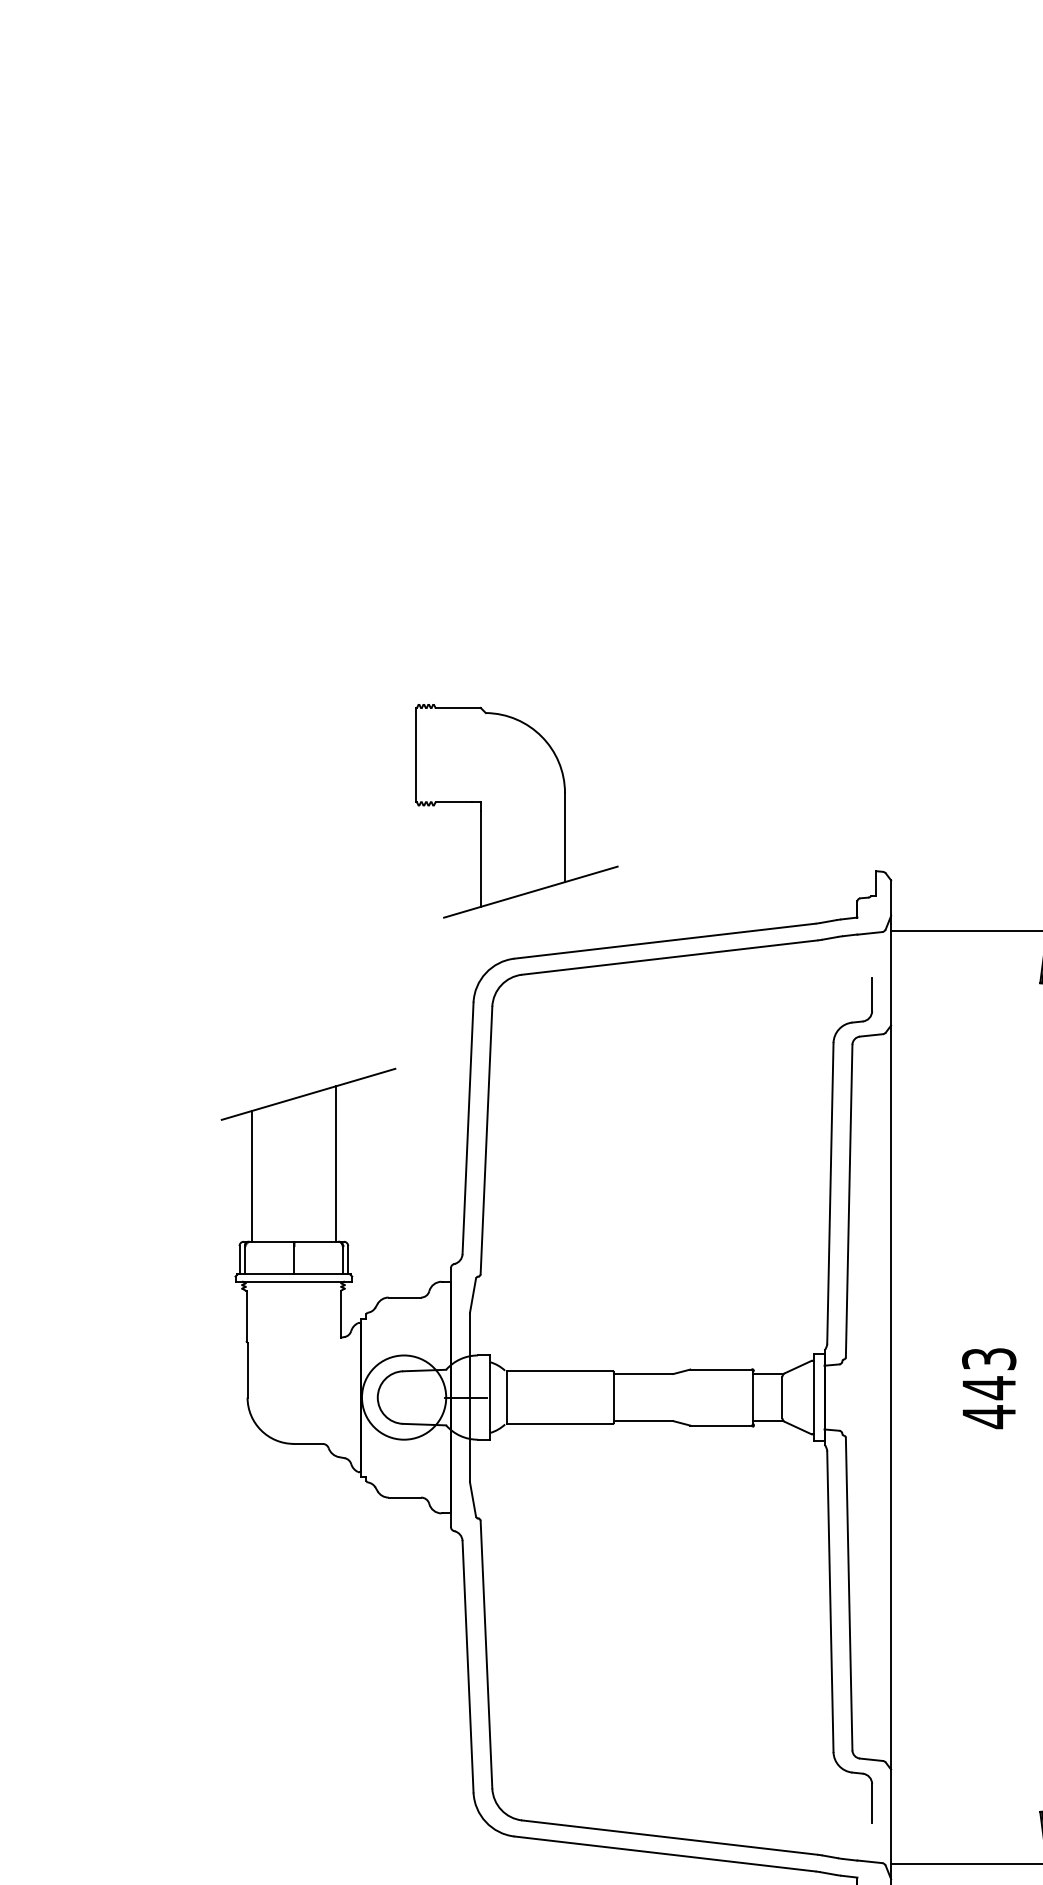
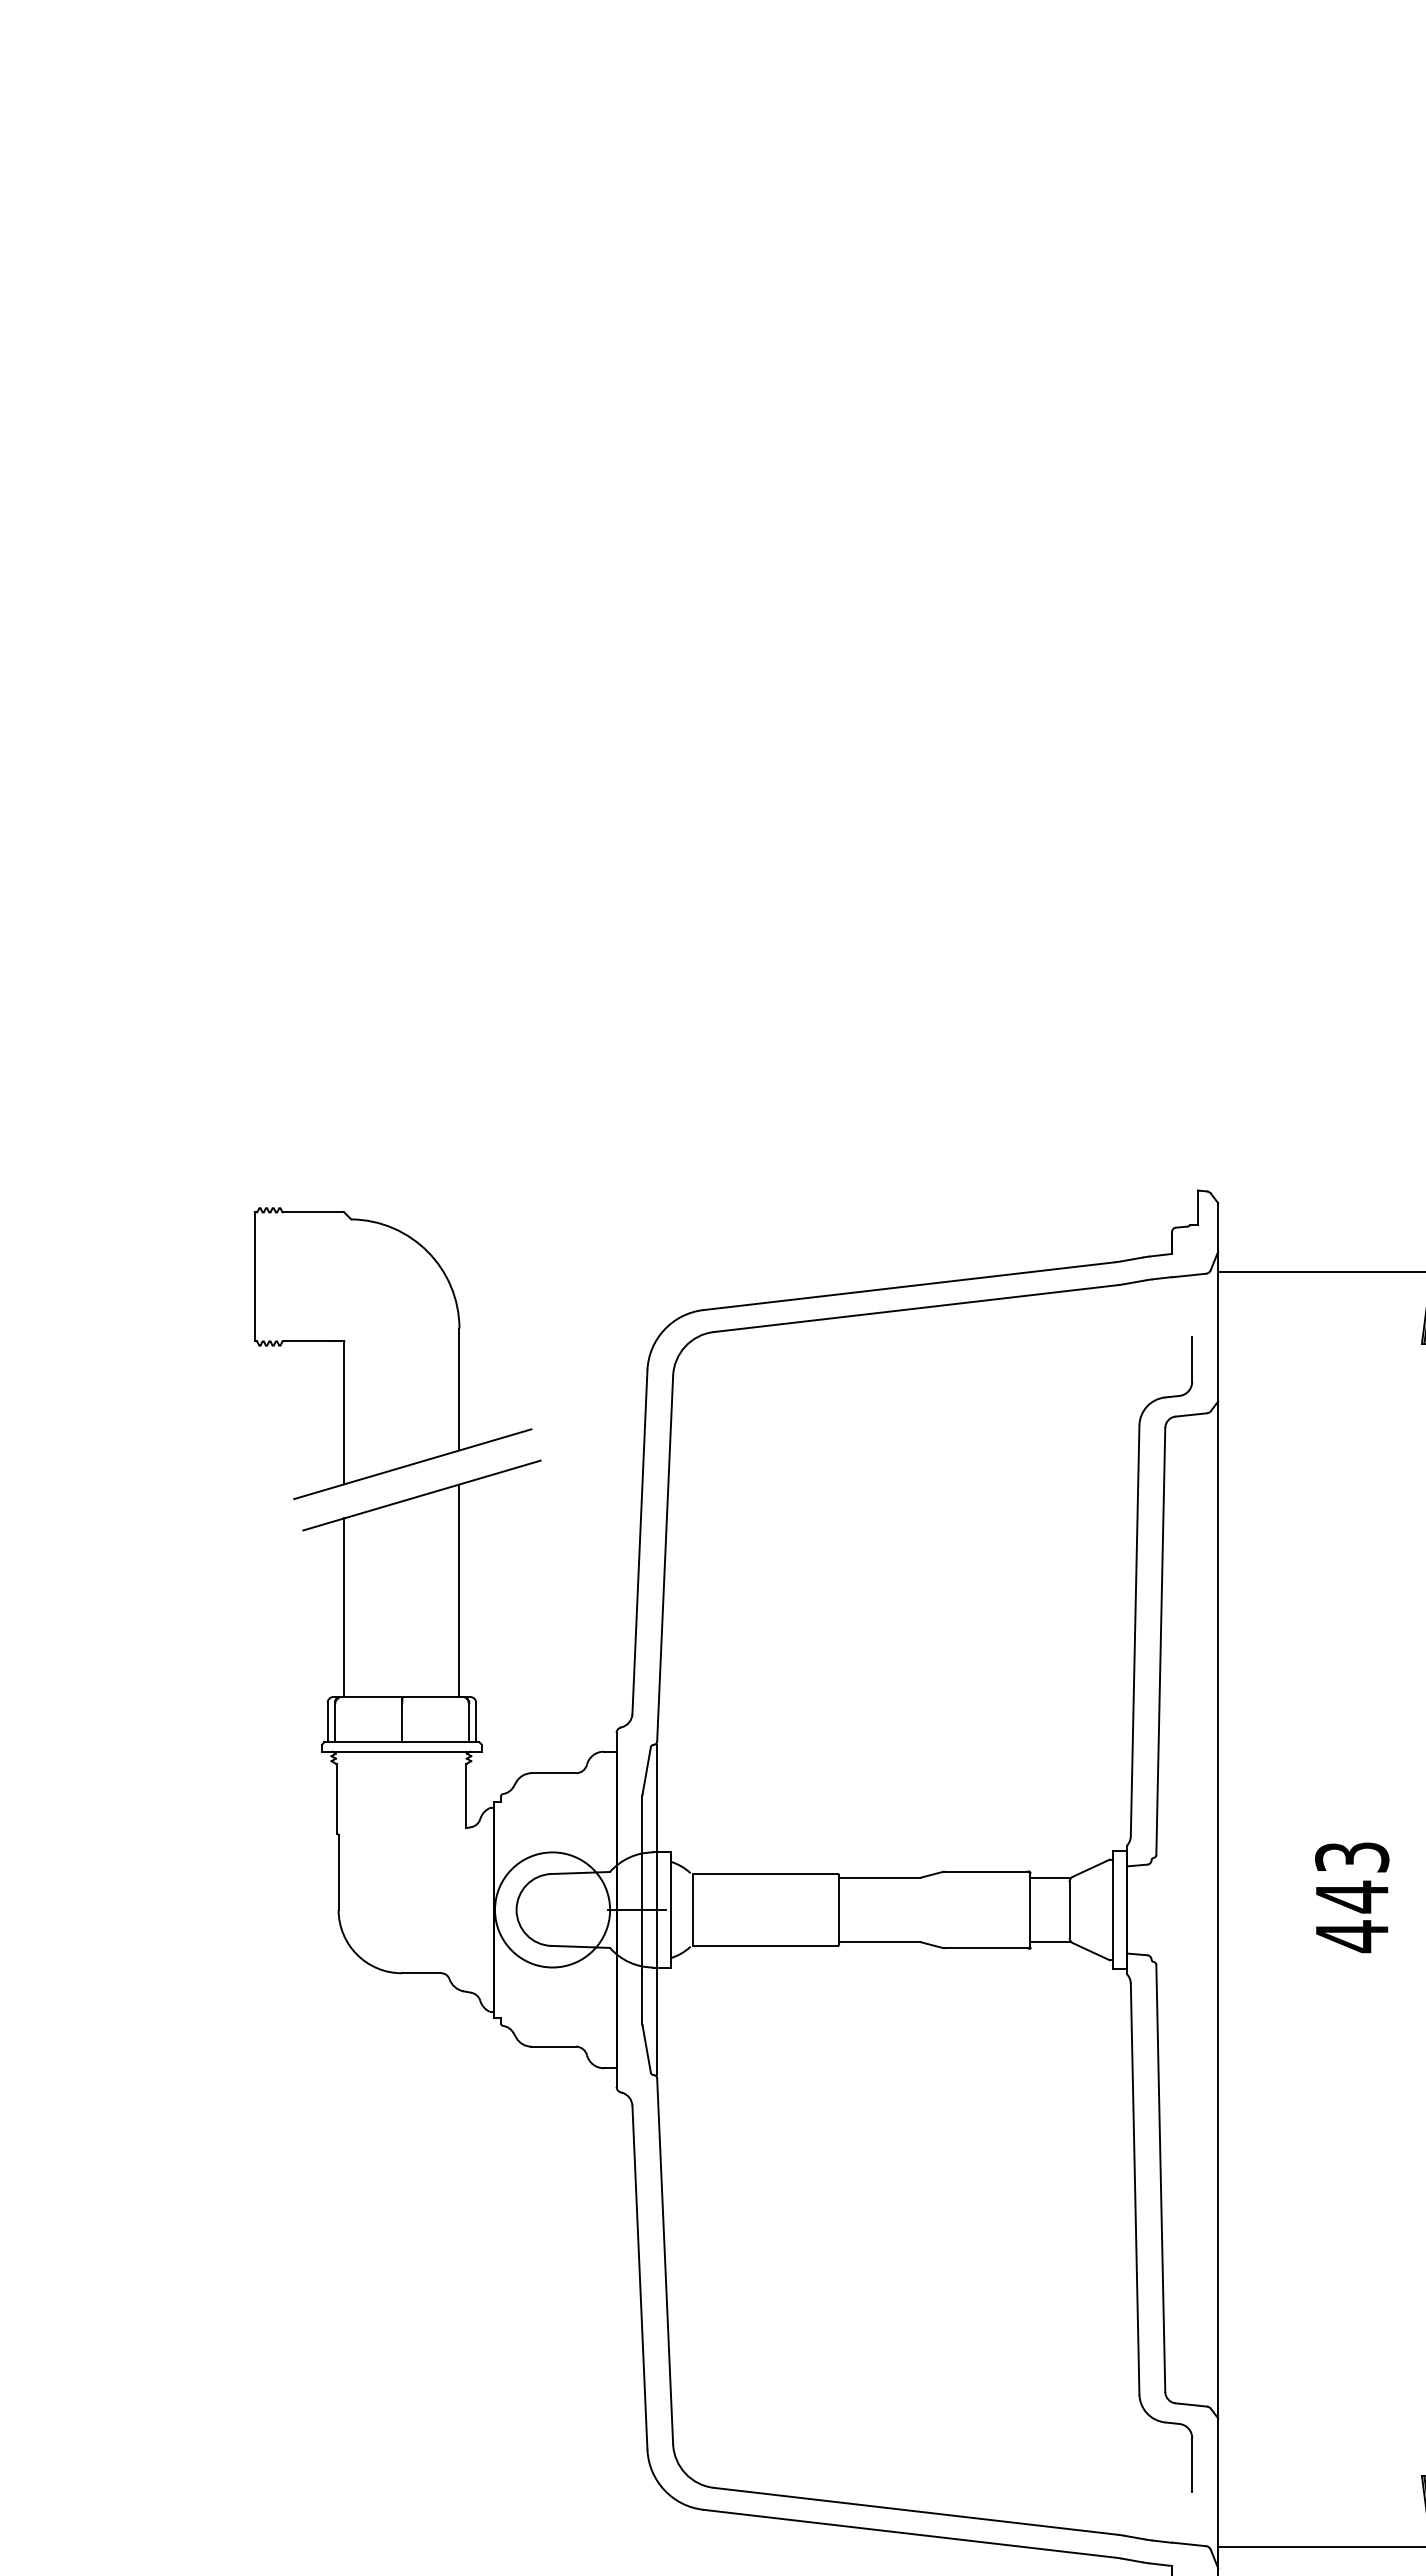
part: (516, 811) -> (393, 1353), moved
line: (480, 1397) -> (657, 1909), added

